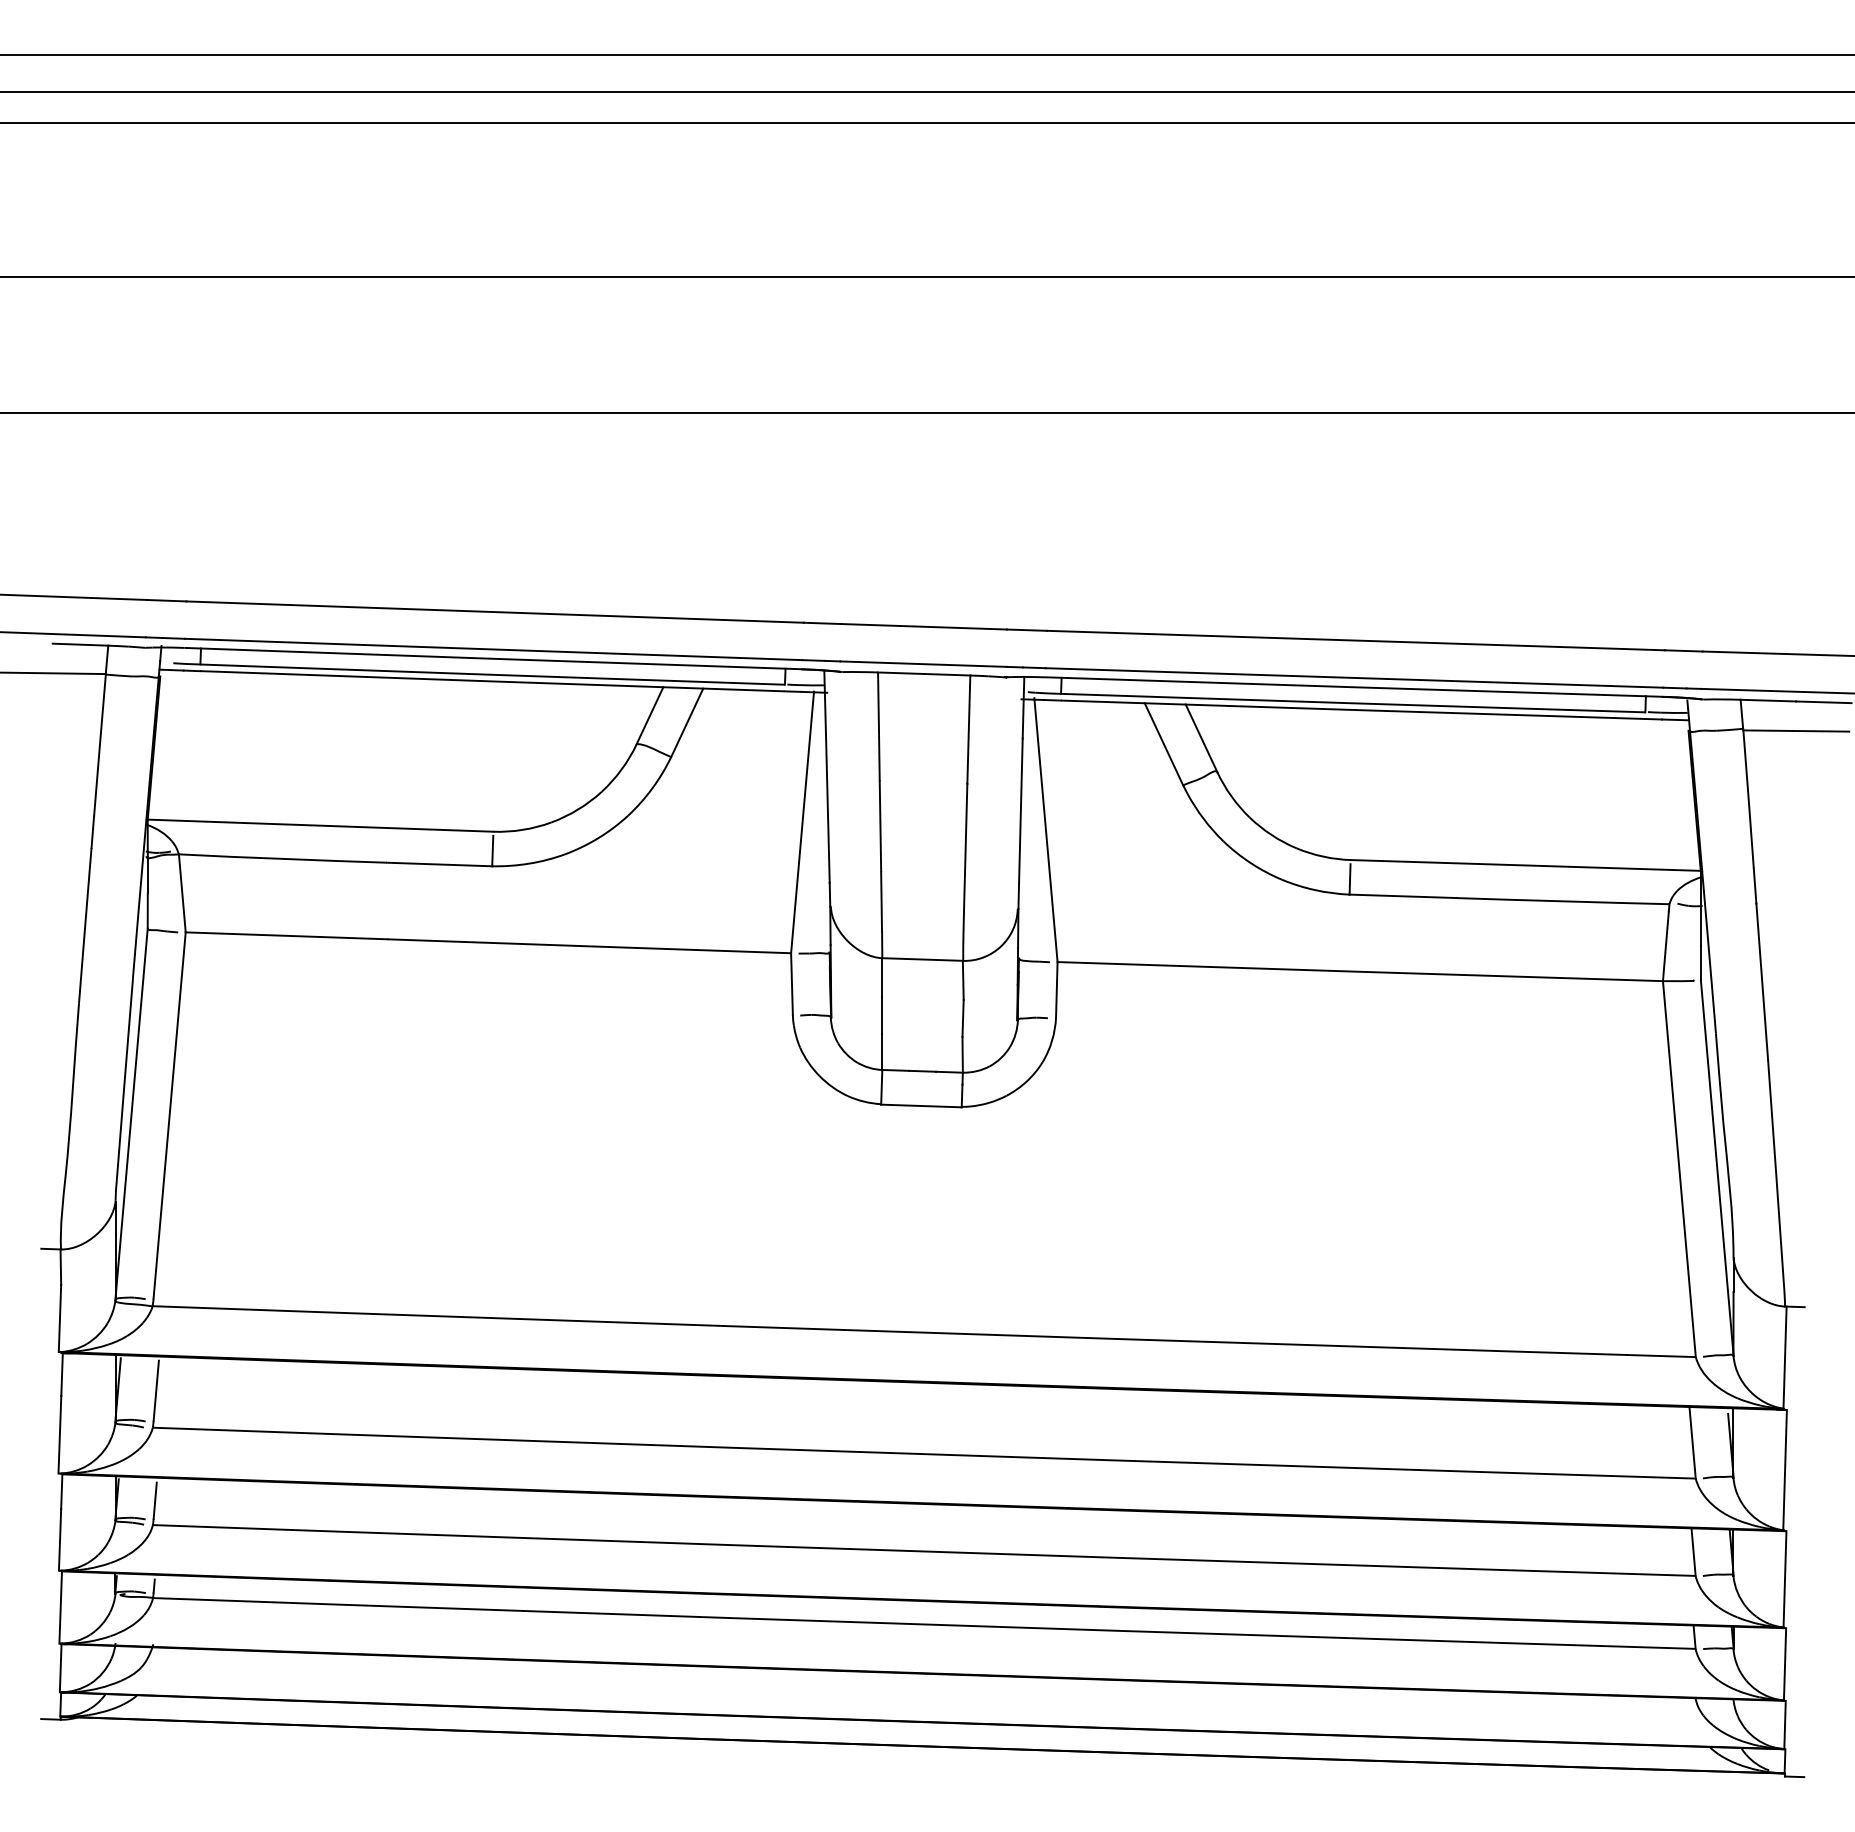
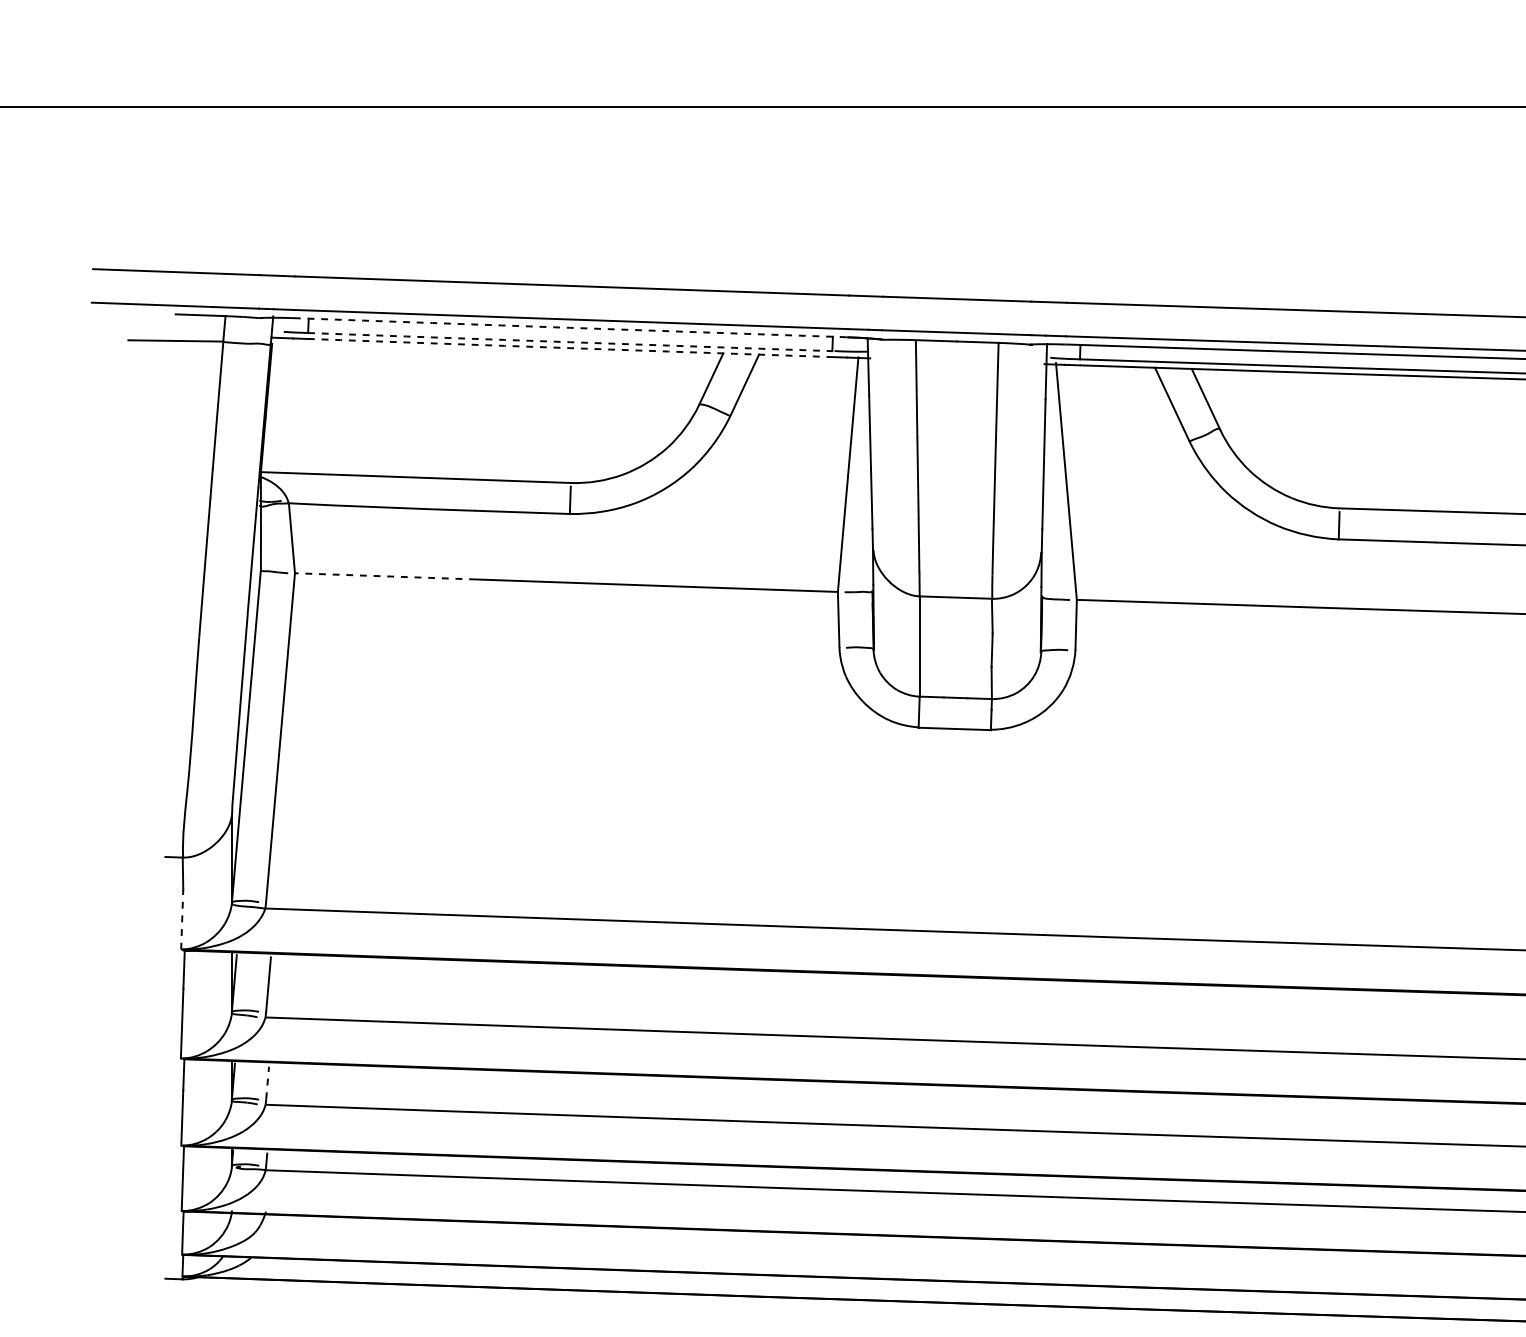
arc: (493, 658) -> (570, 327), solid -> dashed
arc: (492, 674) -> (570, 341), solid -> dashed
arc: (492, 681) -> (570, 348), solid -> dashed
line: (286, 935) -> (385, 576), solid -> dashed
line: (60, 1318) -> (182, 919), solid -> dashed
line: (155, 1500) -> (267, 1082), solid -> dashed

